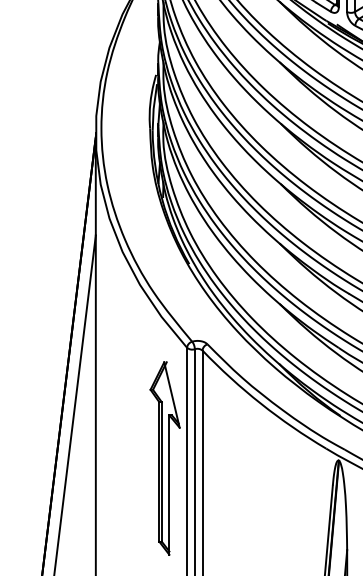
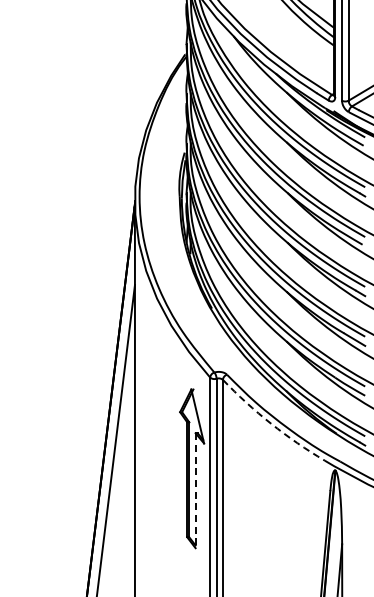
arc: (261, 403) -> (271, 423), solid -> dashed
line: (169, 486) -> (195, 491), solid -> dashed

